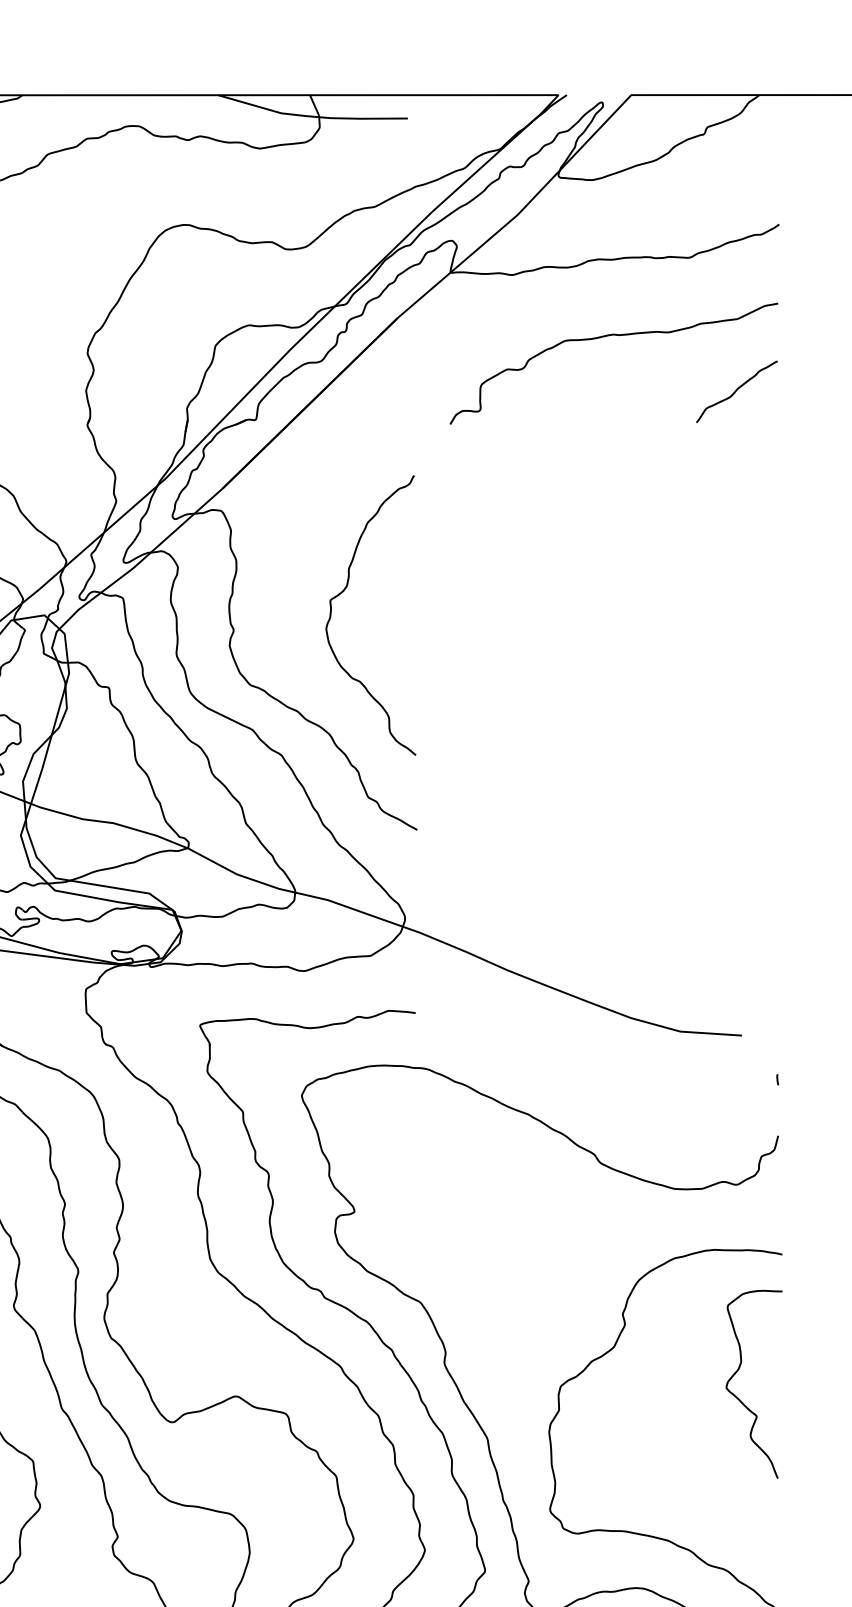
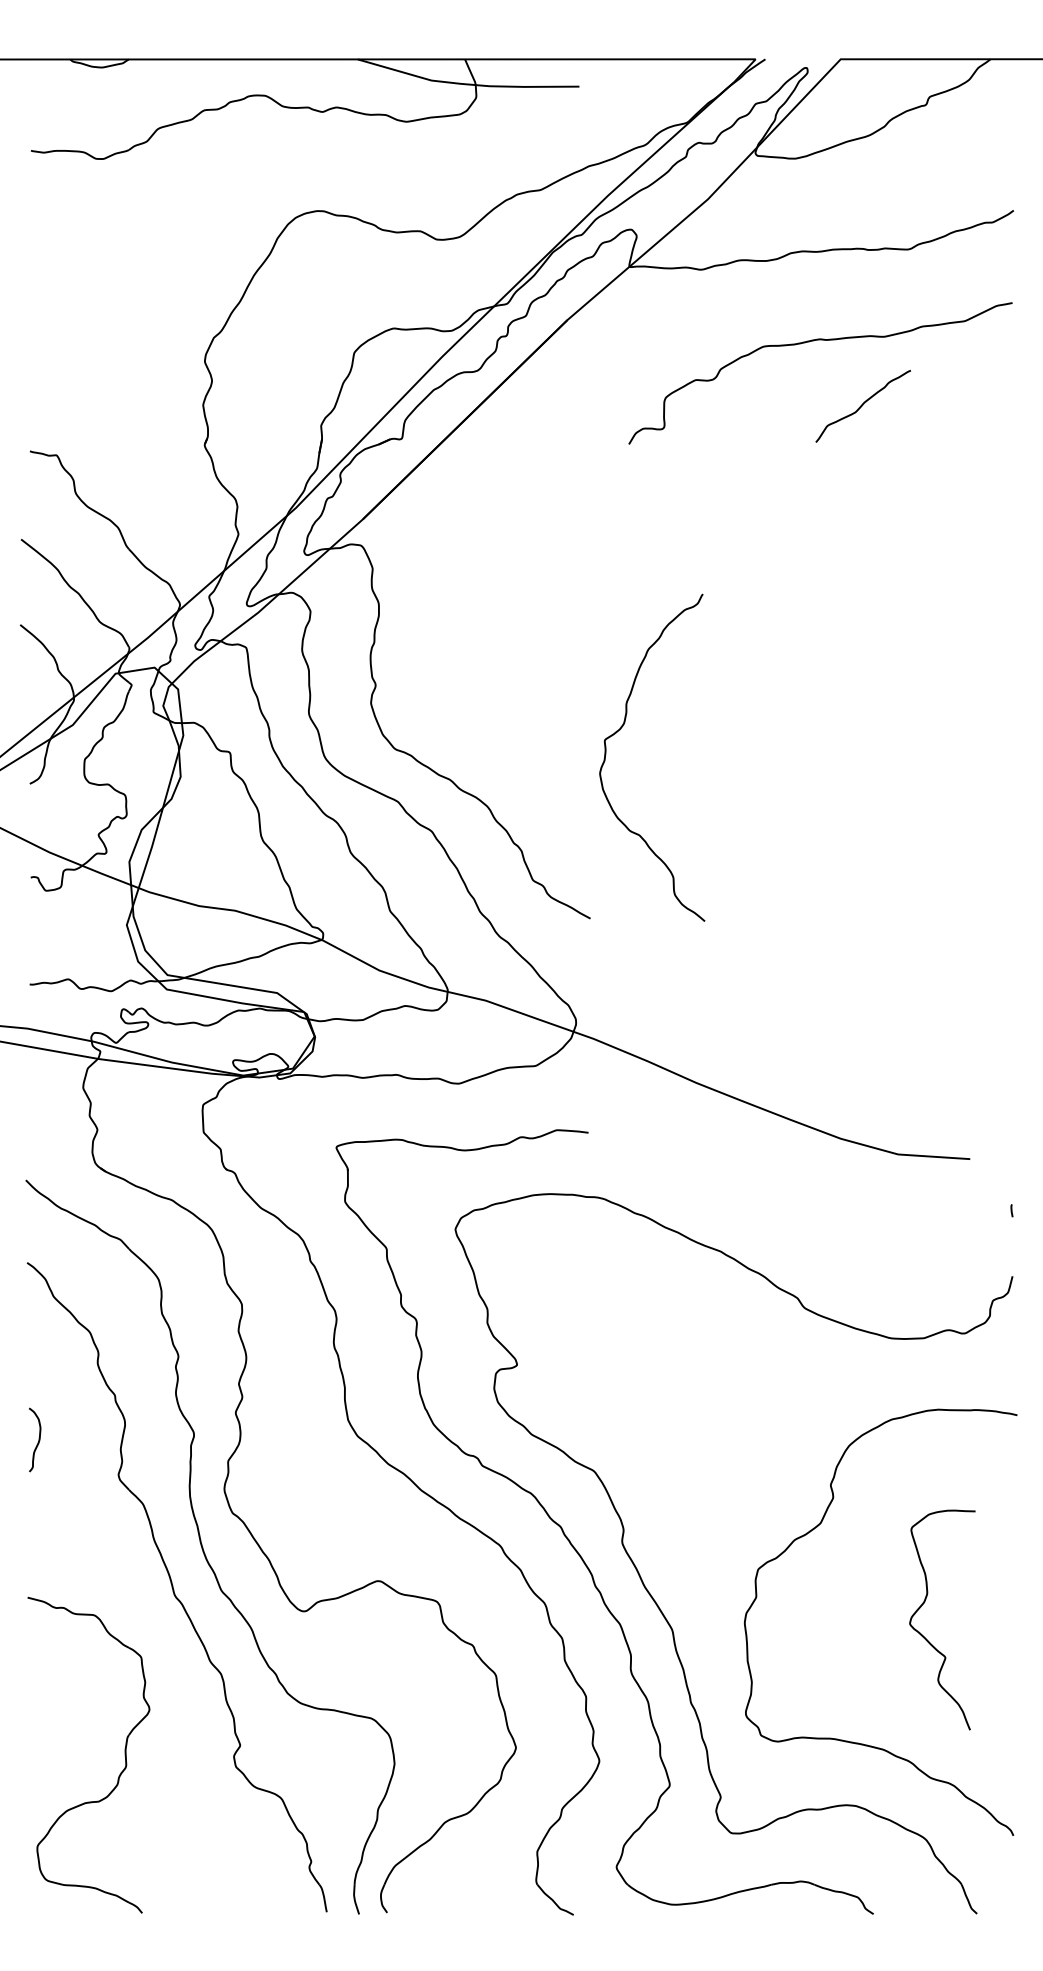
curve: (736, 392) -> (862, 406), moved
curve: (343, 592) -> (620, 730), moved
curve: (738, 1370) -> (924, 1603), moved

